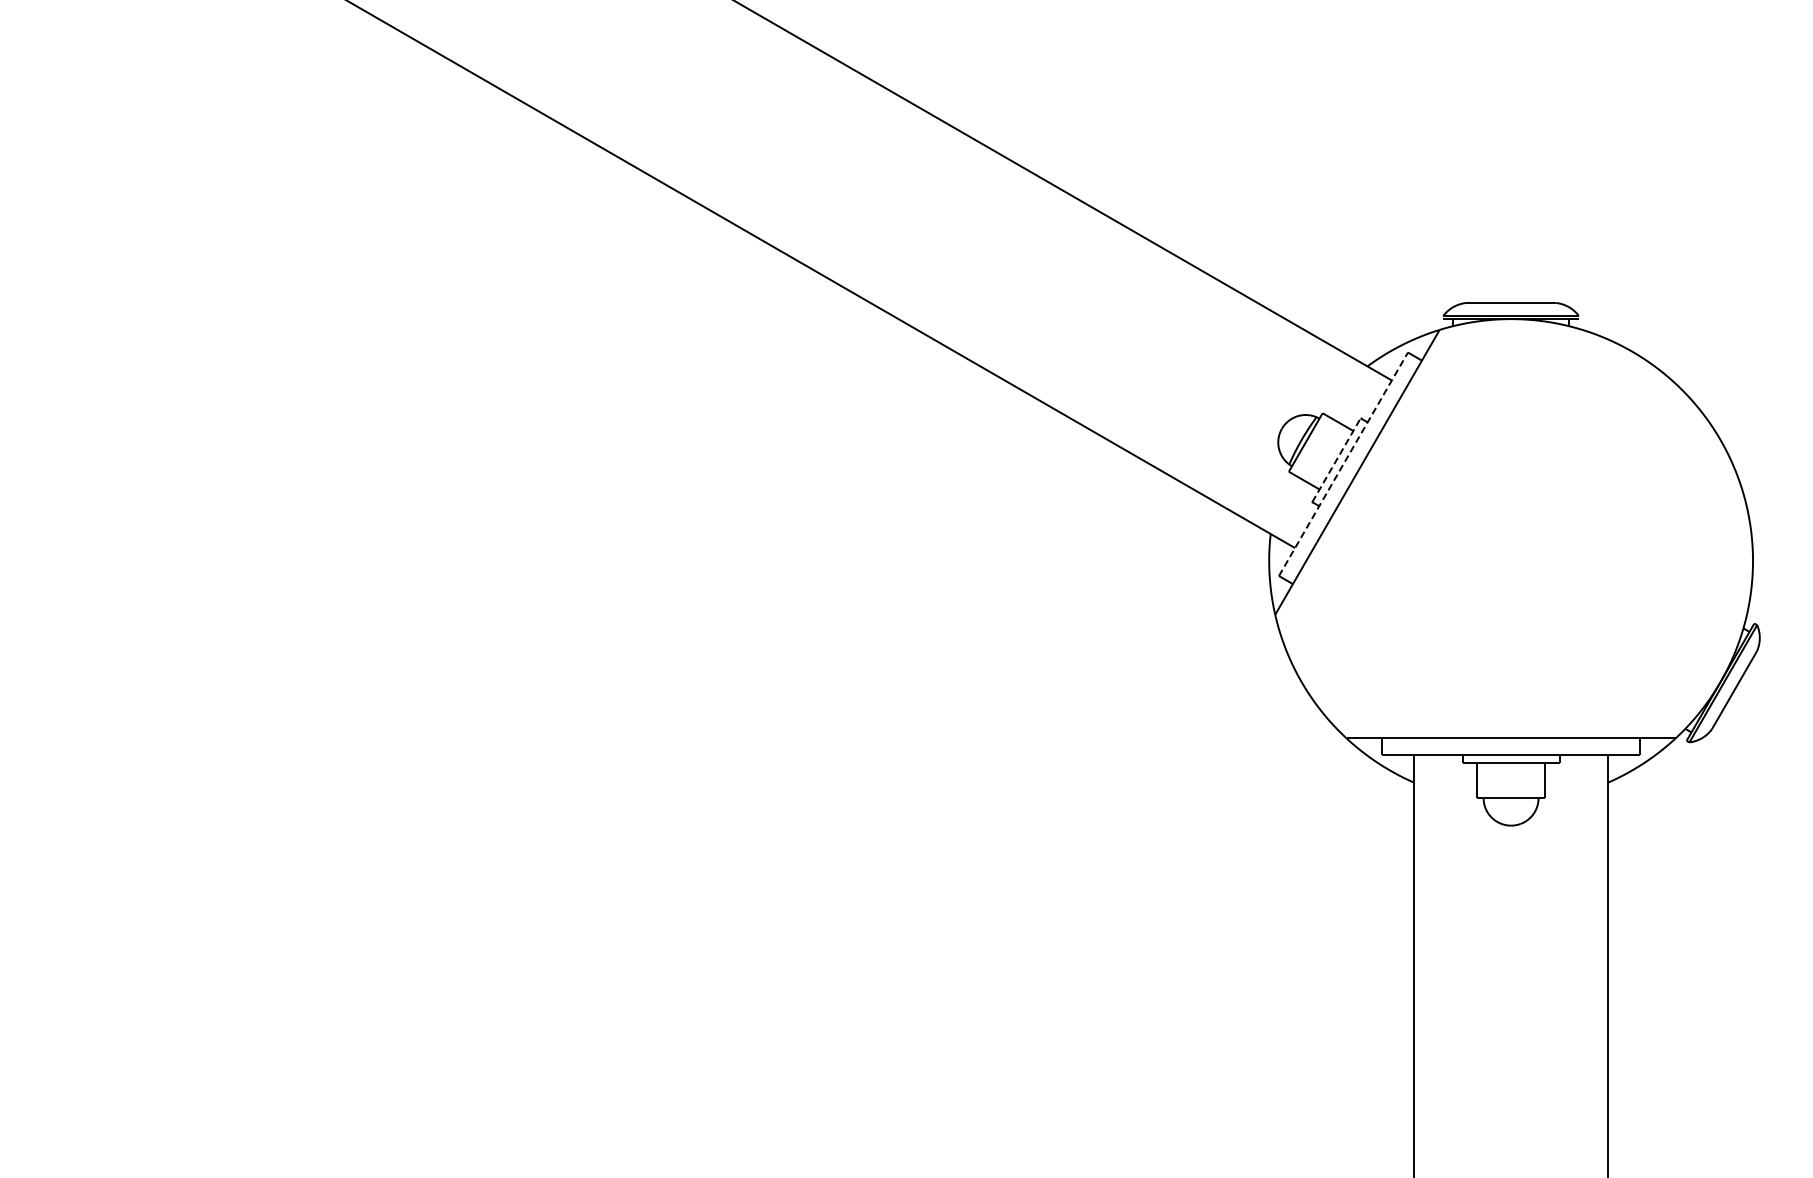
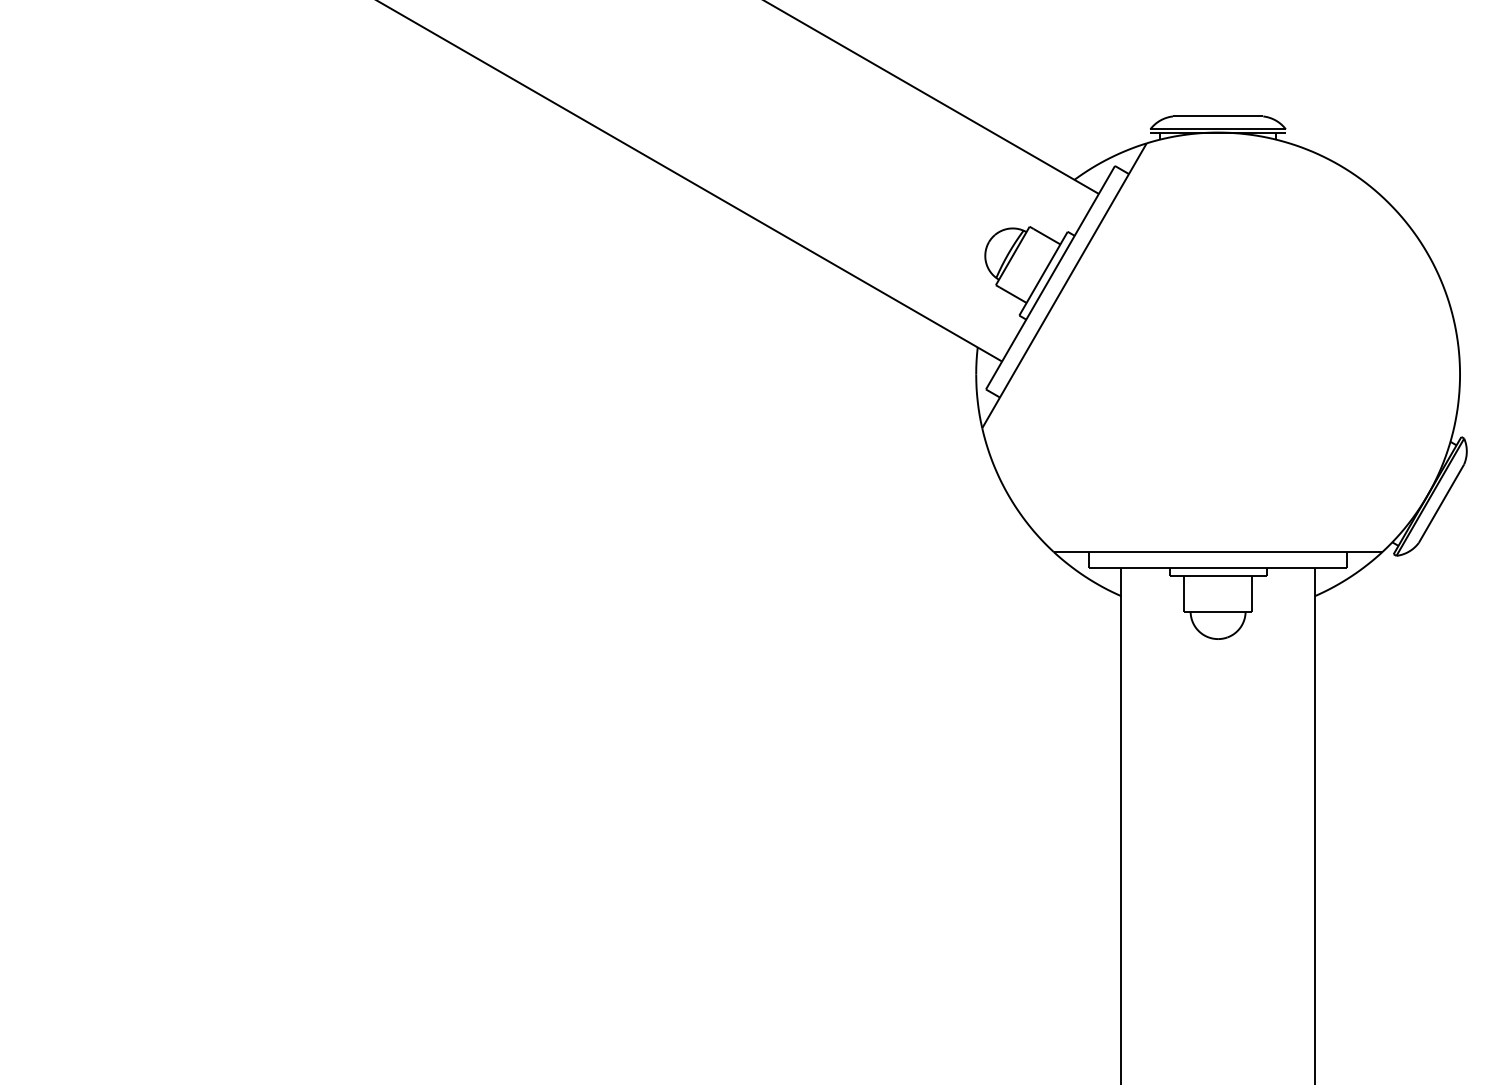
line: (1336, 459) -> (1043, 272), dashed -> solid
line: (1343, 463) -> (1050, 276), dashed -> solid

